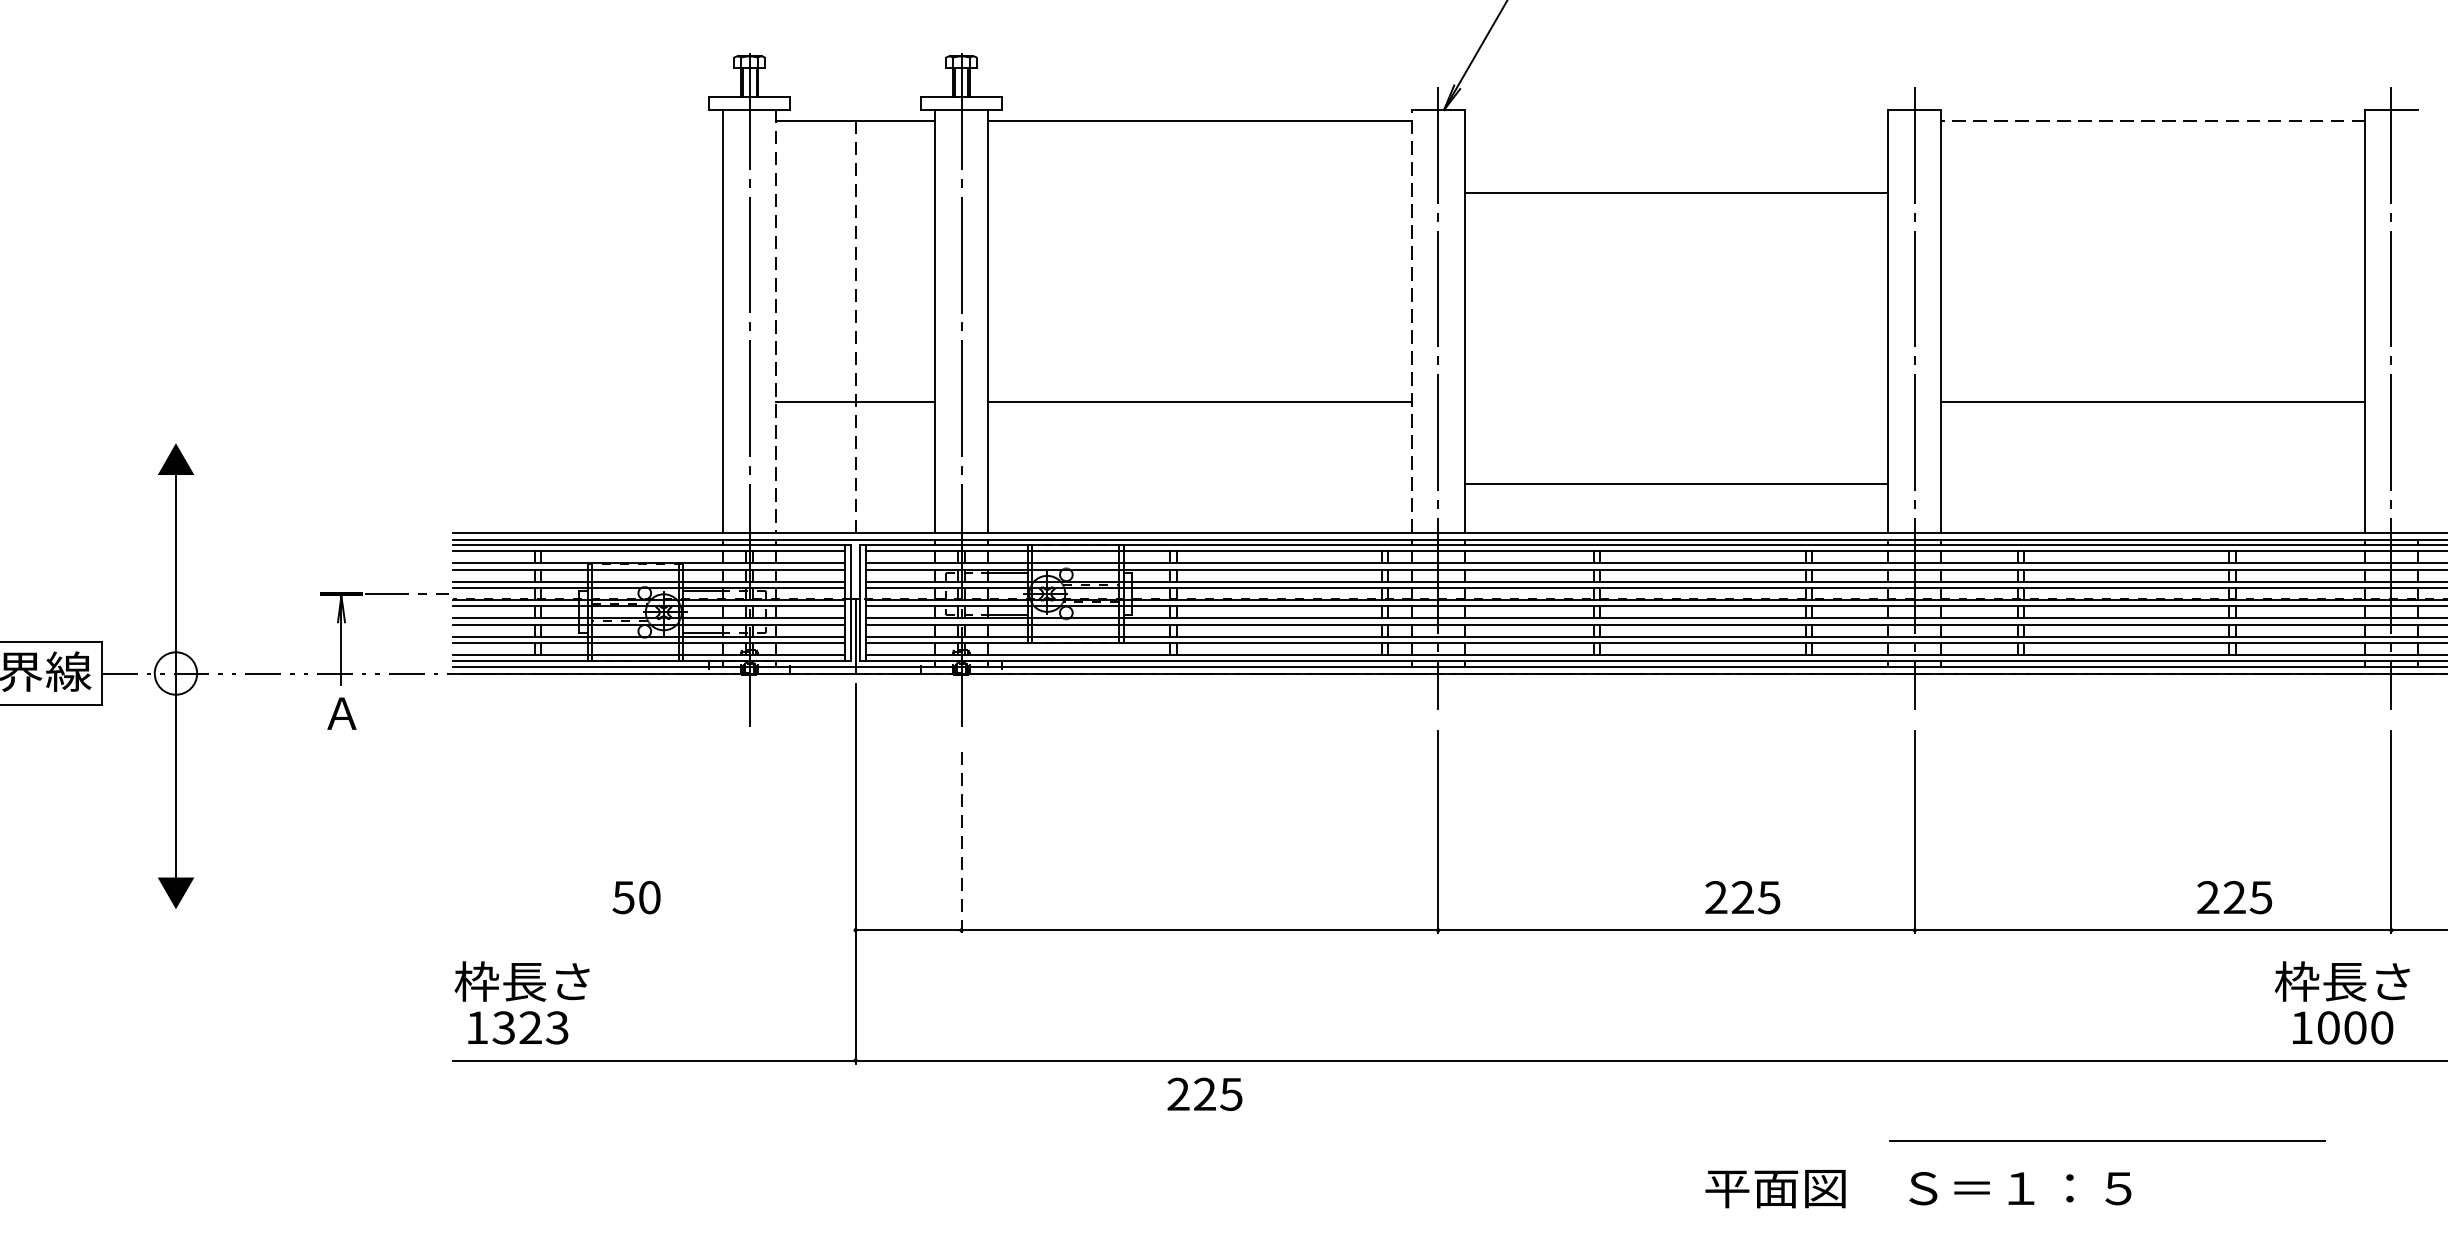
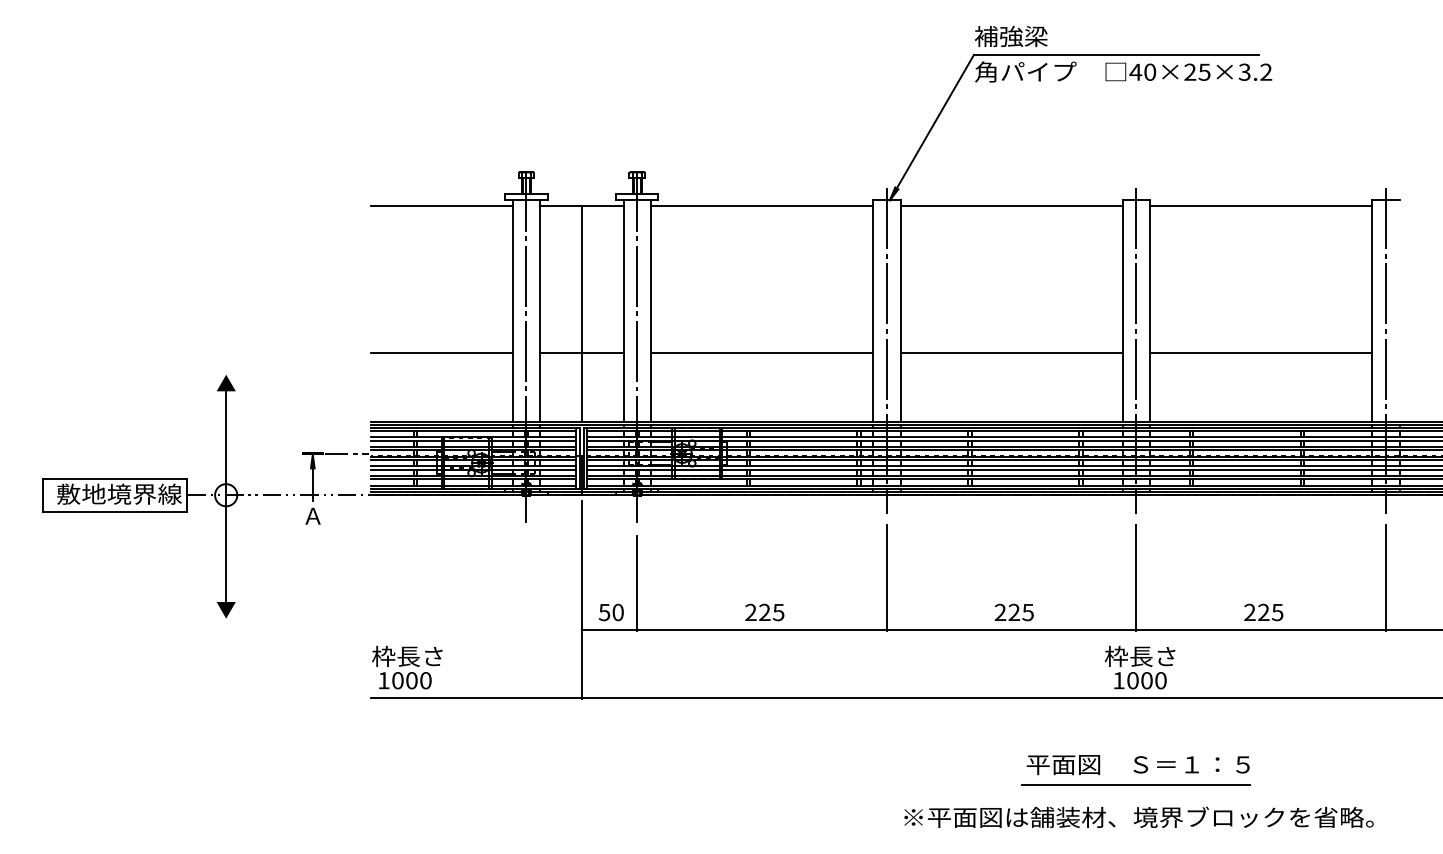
line: (587, 119) -> (441, 205), added
line: (2153, 119) -> (1261, 205), dashed -> solid
line: (1676, 192) -> (1011, 205), moved
line: (776, 320) -> (540, 310), dashed -> solid
line: (1412, 320) -> (873, 310), dashed -> solid
line: (854, 326) -> (581, 313), dashed -> solid
line: (587, 402) -> (441, 353), added
line: (1676, 484) -> (1011, 353), moved
line: (961, 842) -> (637, 583), dashed -> solid
text: (636, 897) -> (611, 612), moved
text: (1741, 897) -> (1013, 612), moved
text: (2234, 897) -> (1263, 612), moved
text: (2341, 1002) -> (1139, 667), moved
text: (529, 1027) -> (411, 680), 1323 -> 1000
text: (1204, 1094) -> (764, 612), moved
line: (2106, 1140) -> (1135, 784), moved

